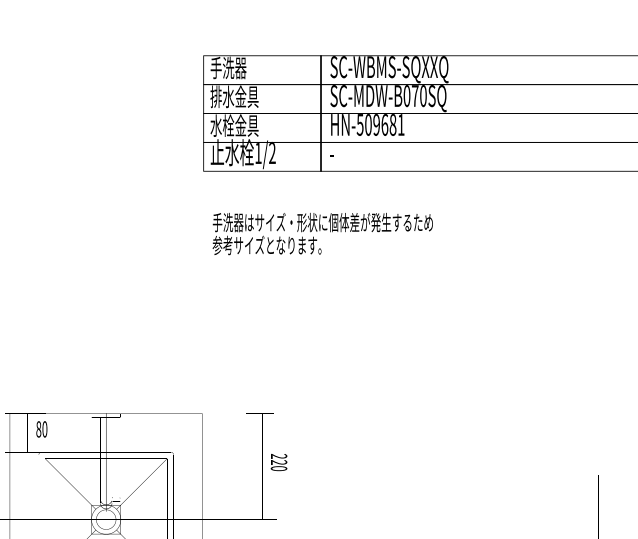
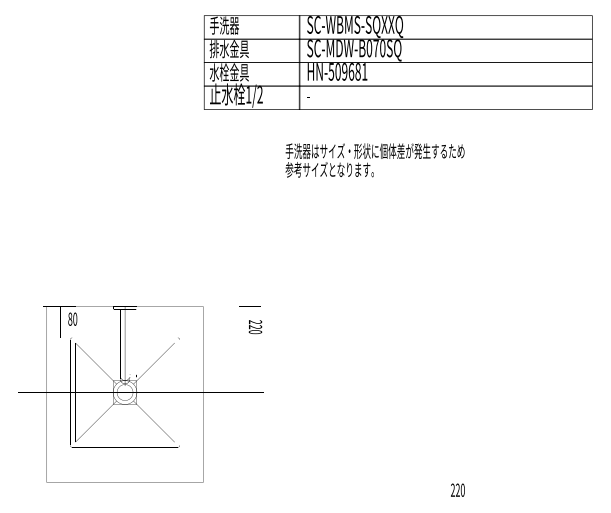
text: (322, 234) -> (374, 160), moved
text: (279, 462) -> (255, 327), moved

